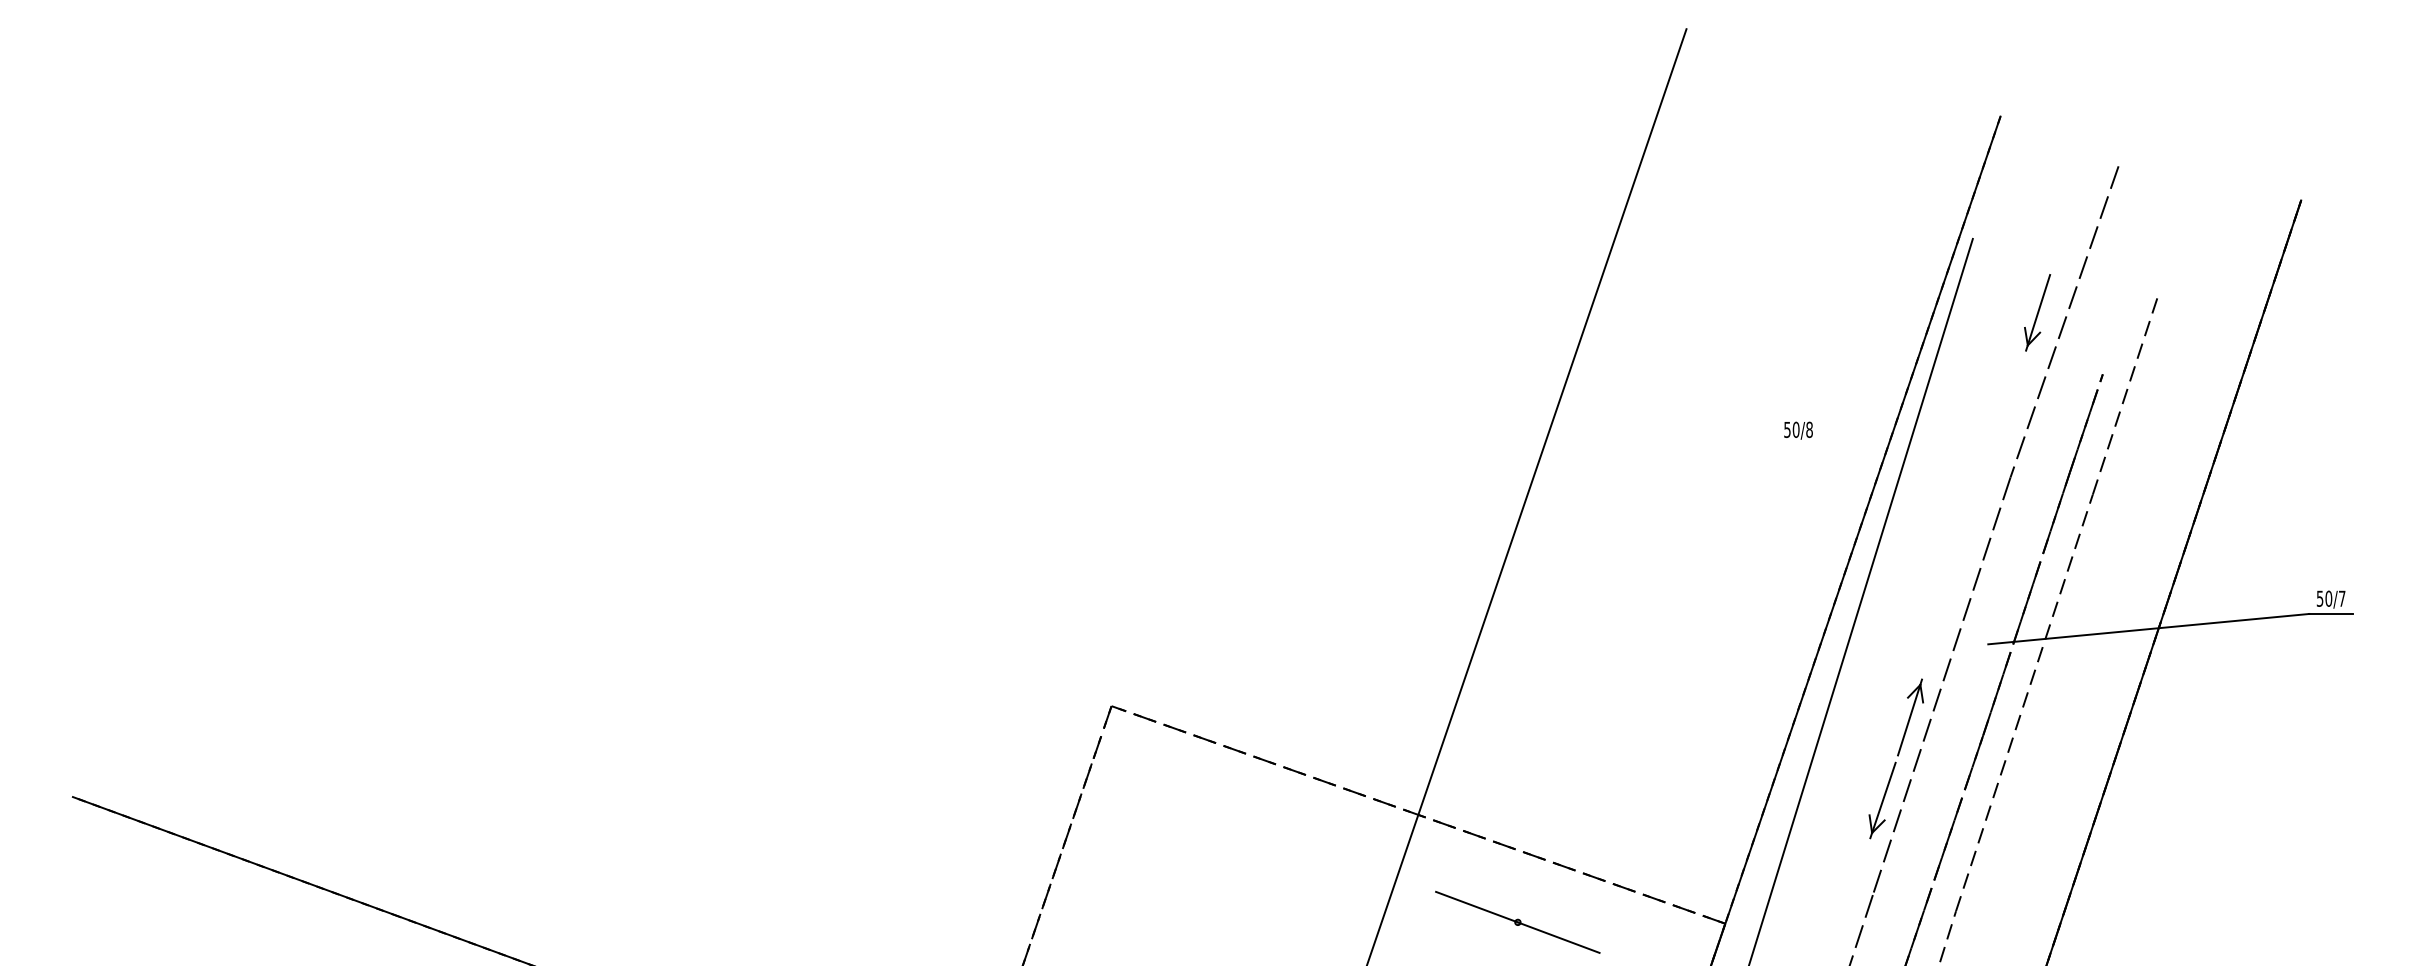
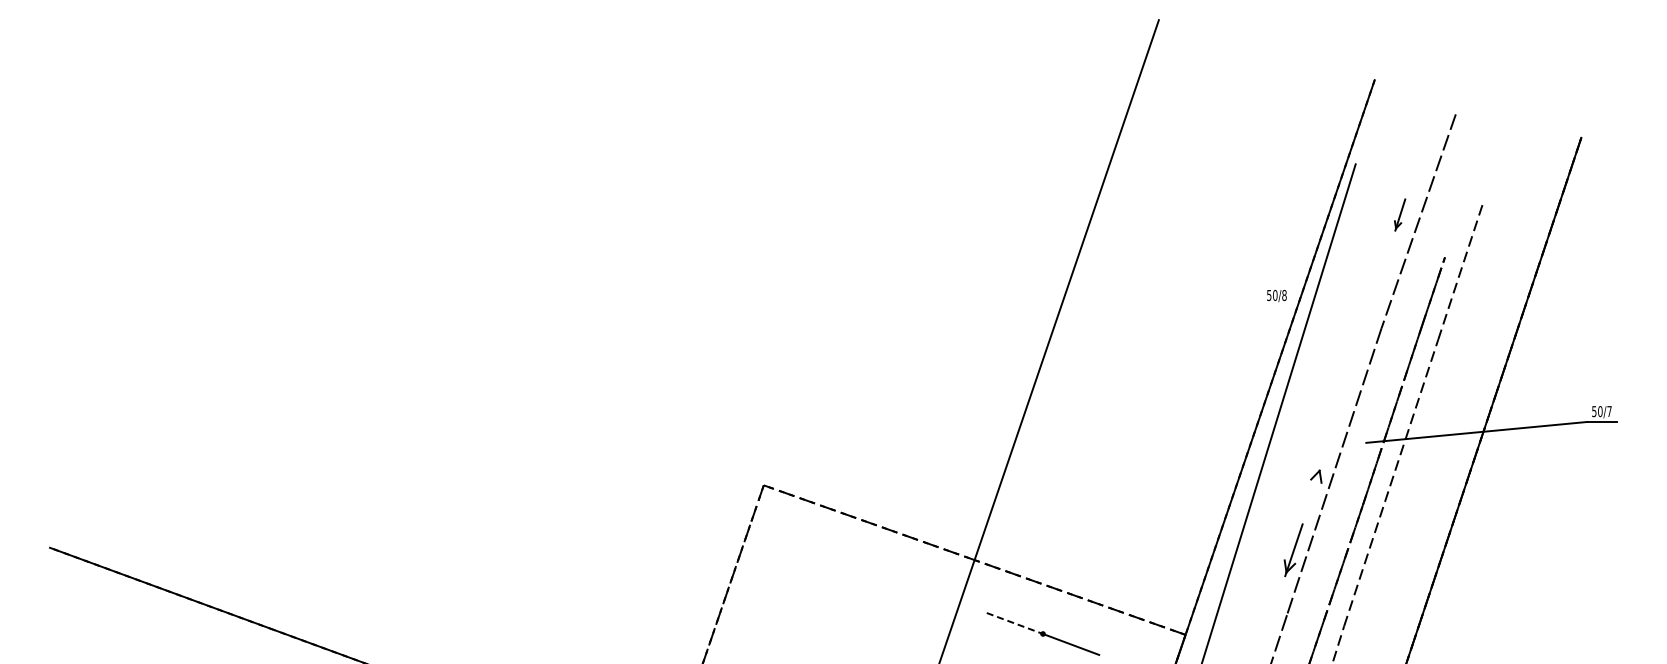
part: (2036, 312) -> (1399, 214), size x0.6
text: (1797, 429) -> (1276, 295), moved
line: (1909, 717) -> (1312, 493), removed
line: (1477, 907) -> (1015, 623), solid -> dashed

